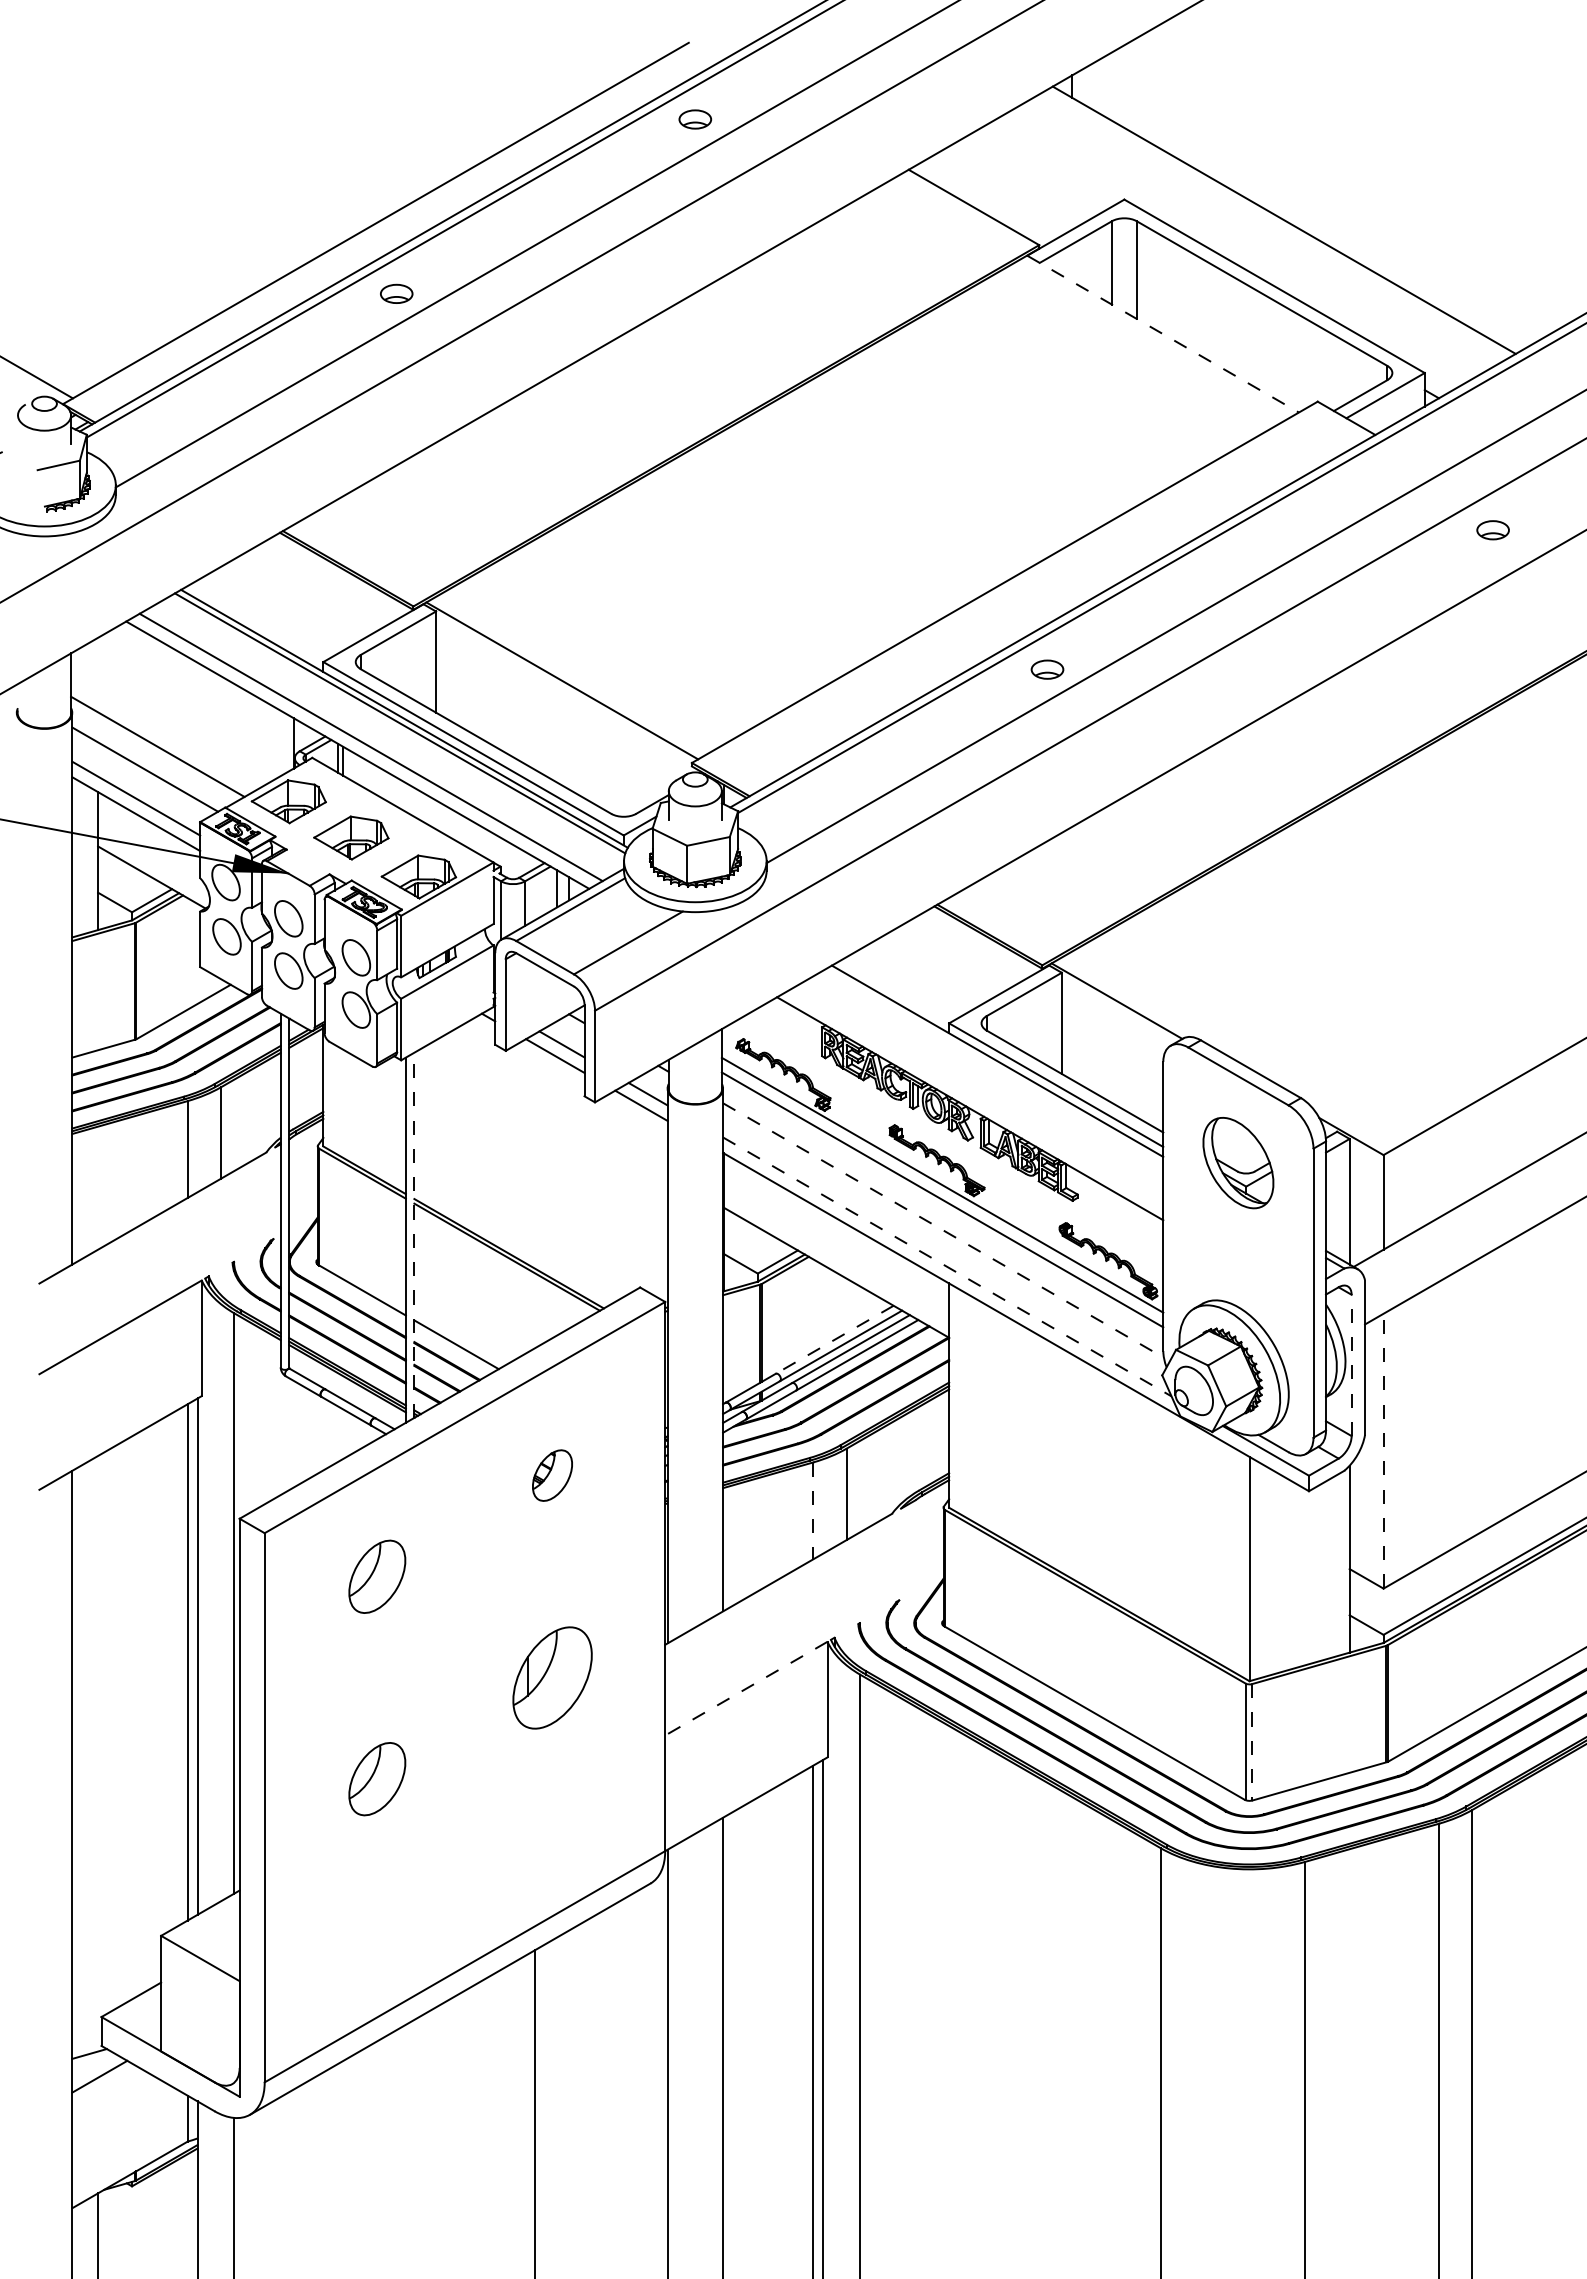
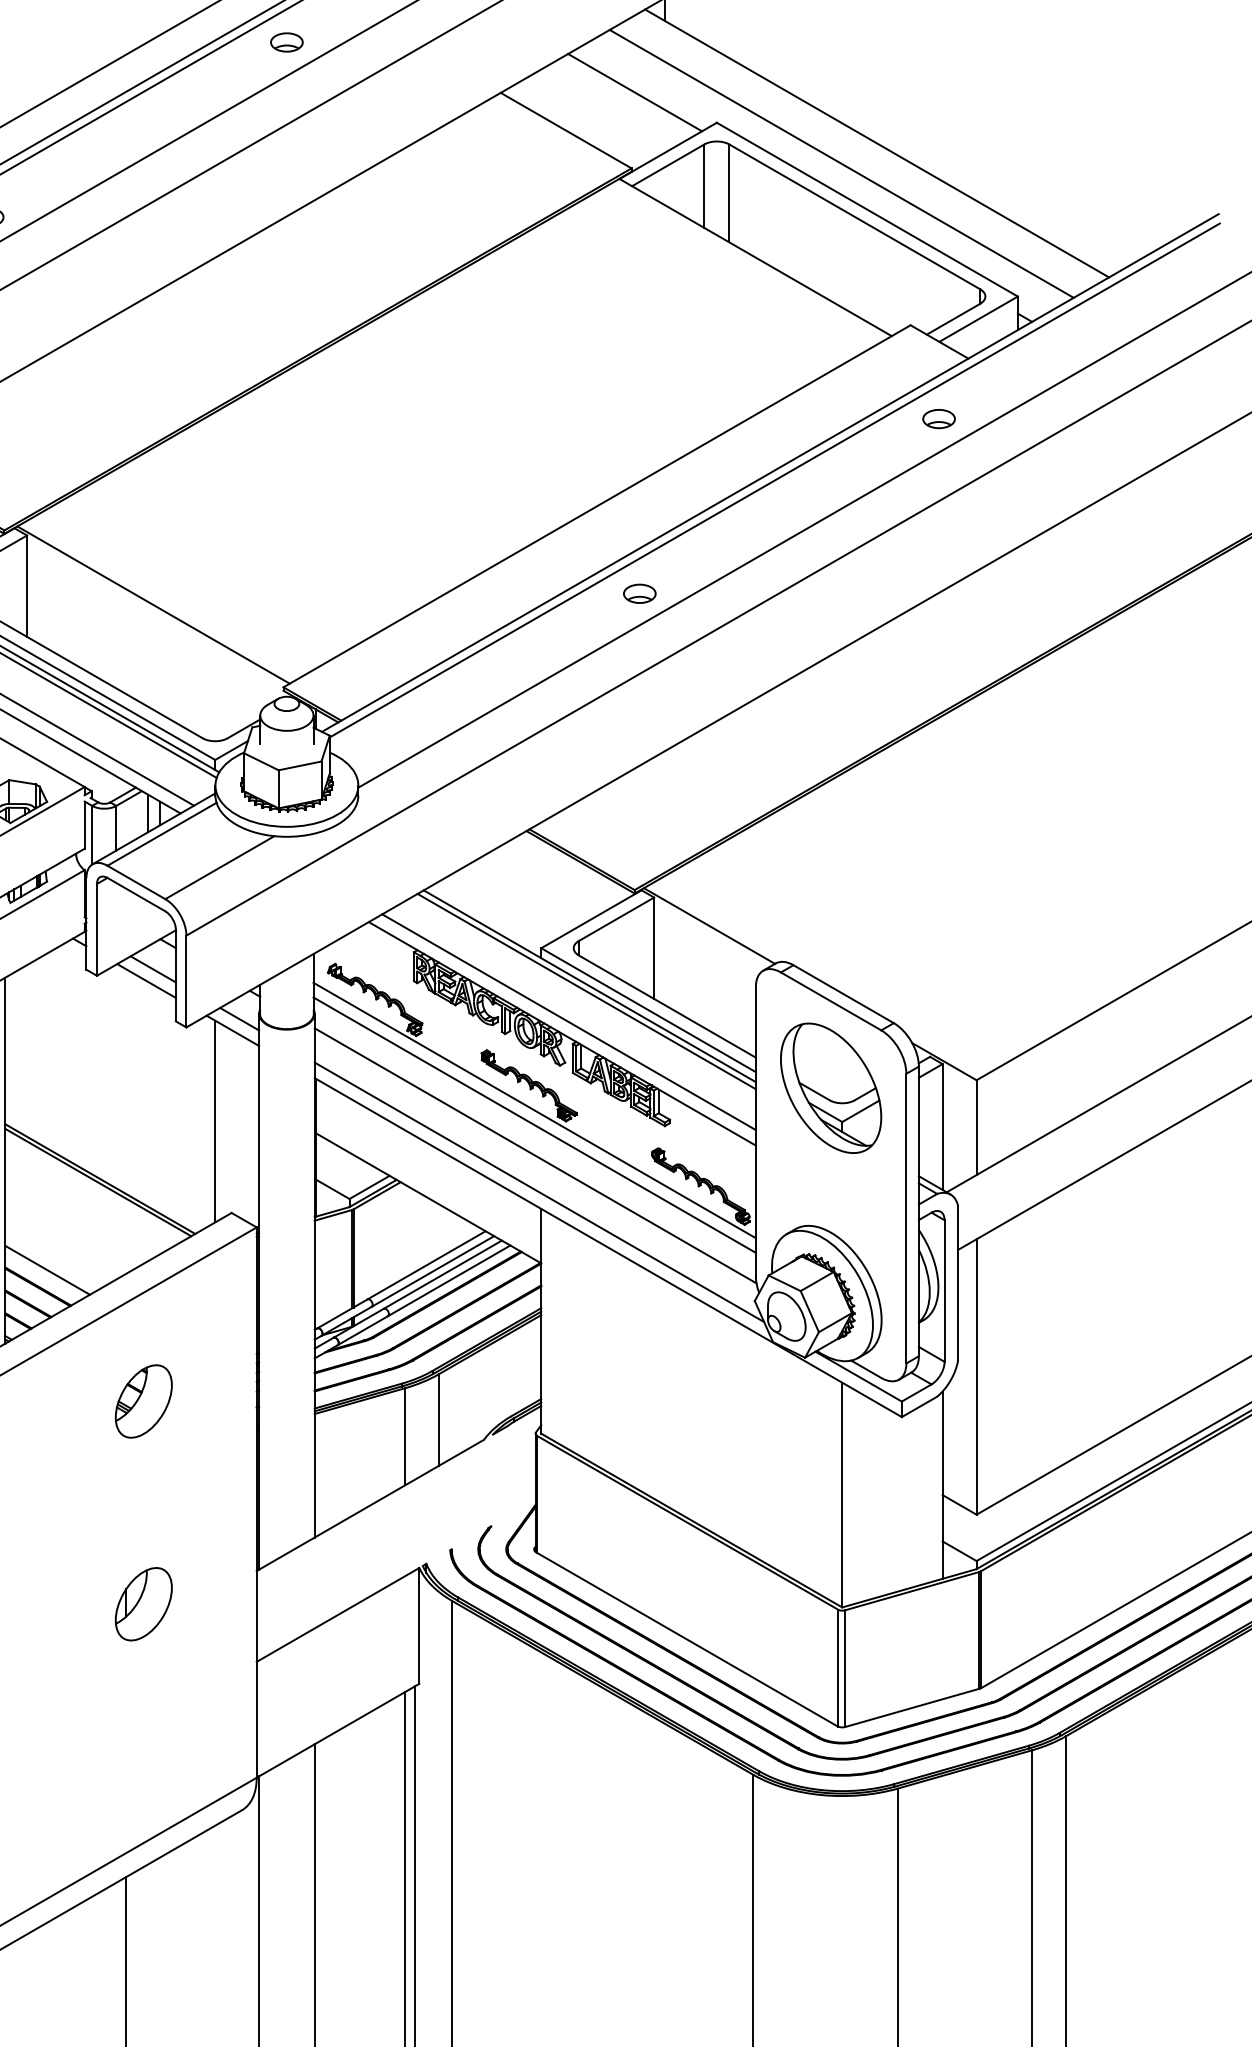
line: (1042, 169) -> (634, 92), added
line: (1248, 240) -> (841, 163), added
line: (1163, 334) -> (756, 257), dashed -> solid
part: (1492, 530) -> (938, 419), moved
line: (994, 1066) -> (586, 991), added
line: (976, 1096) -> (568, 1021), added
part: (1238, 1162) -> (831, 1087), size x1.43
line: (623, 1196) -> (214, 1121), added
line: (943, 1230) -> (535, 1155), dashed -> solid
line: (414, 1235) -> (5, 1160), dashed -> solid
line: (947, 1266) -> (539, 1191), dashed -> solid
line: (834, 1340) -> (426, 1266), dashed -> solid
line: (1351, 1365) -> (944, 1291), dashed -> solid
line: (1383, 1450) -> (976, 1376), dashed -> solid
part: (552, 1475) -> (143, 1401), size x1.43
line: (813, 1511) -> (405, 1437), dashed -> solid
part: (552, 1677) -> (143, 1603), size x0.71
line: (746, 1688) -> (338, 1614), dashed -> solid
line: (1252, 1742) -> (845, 1668), dashed -> solid

